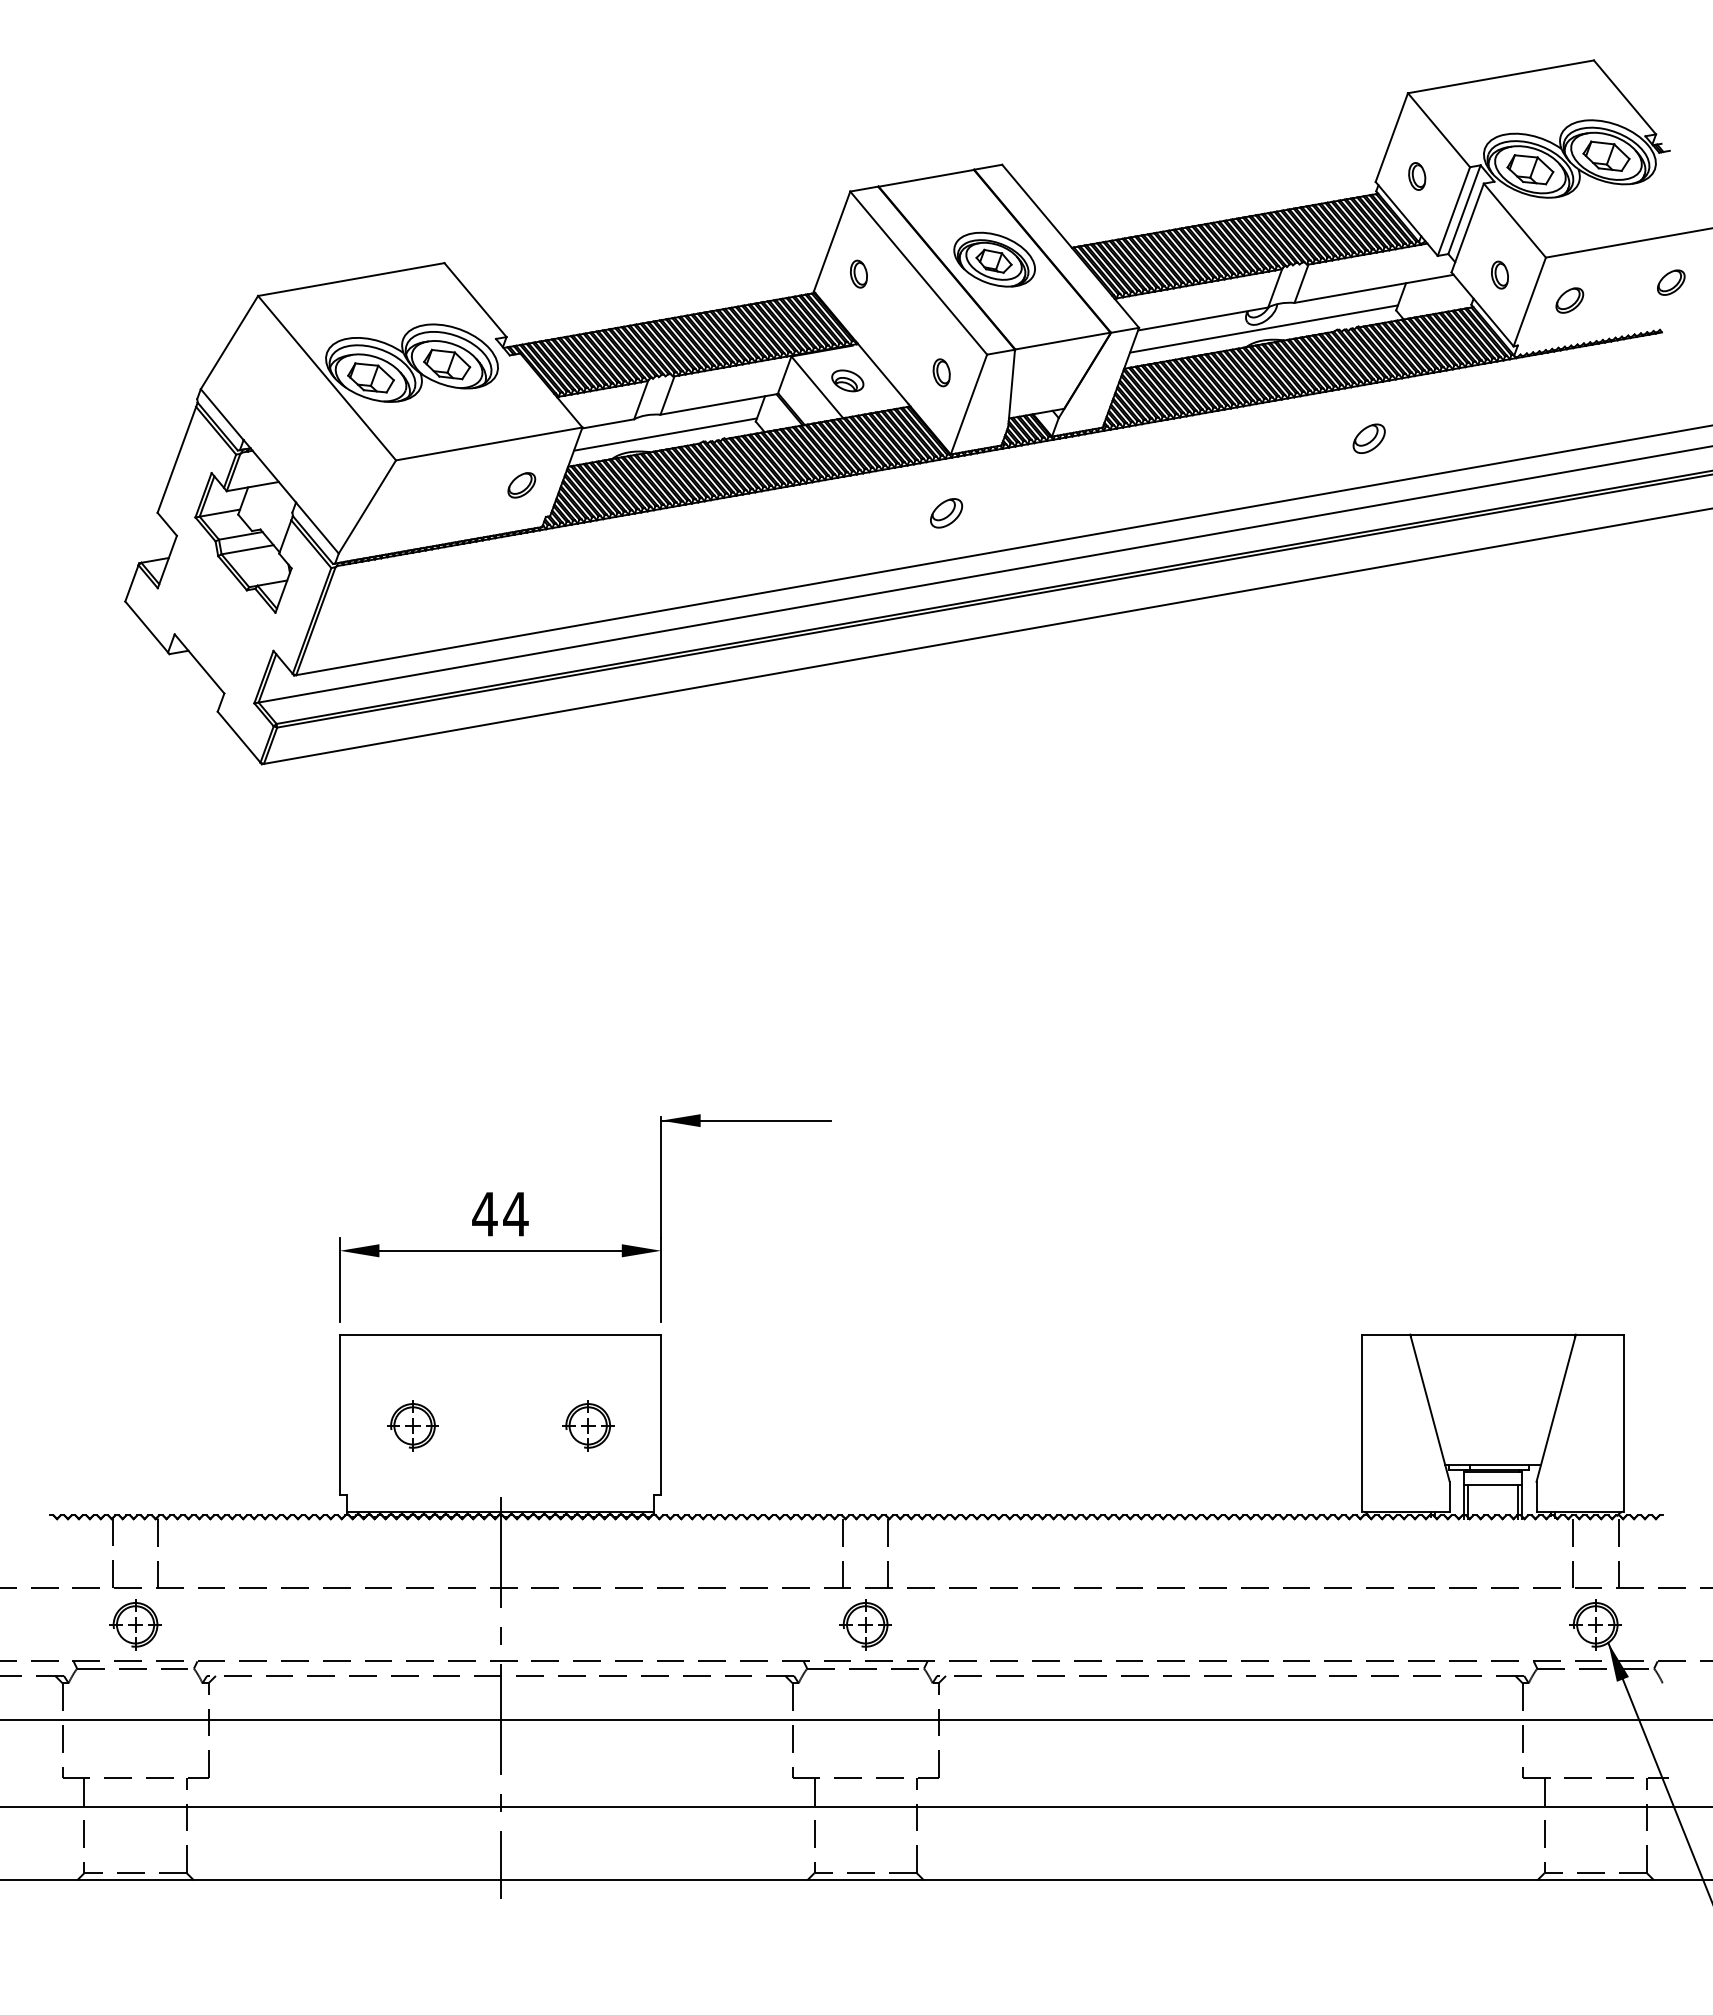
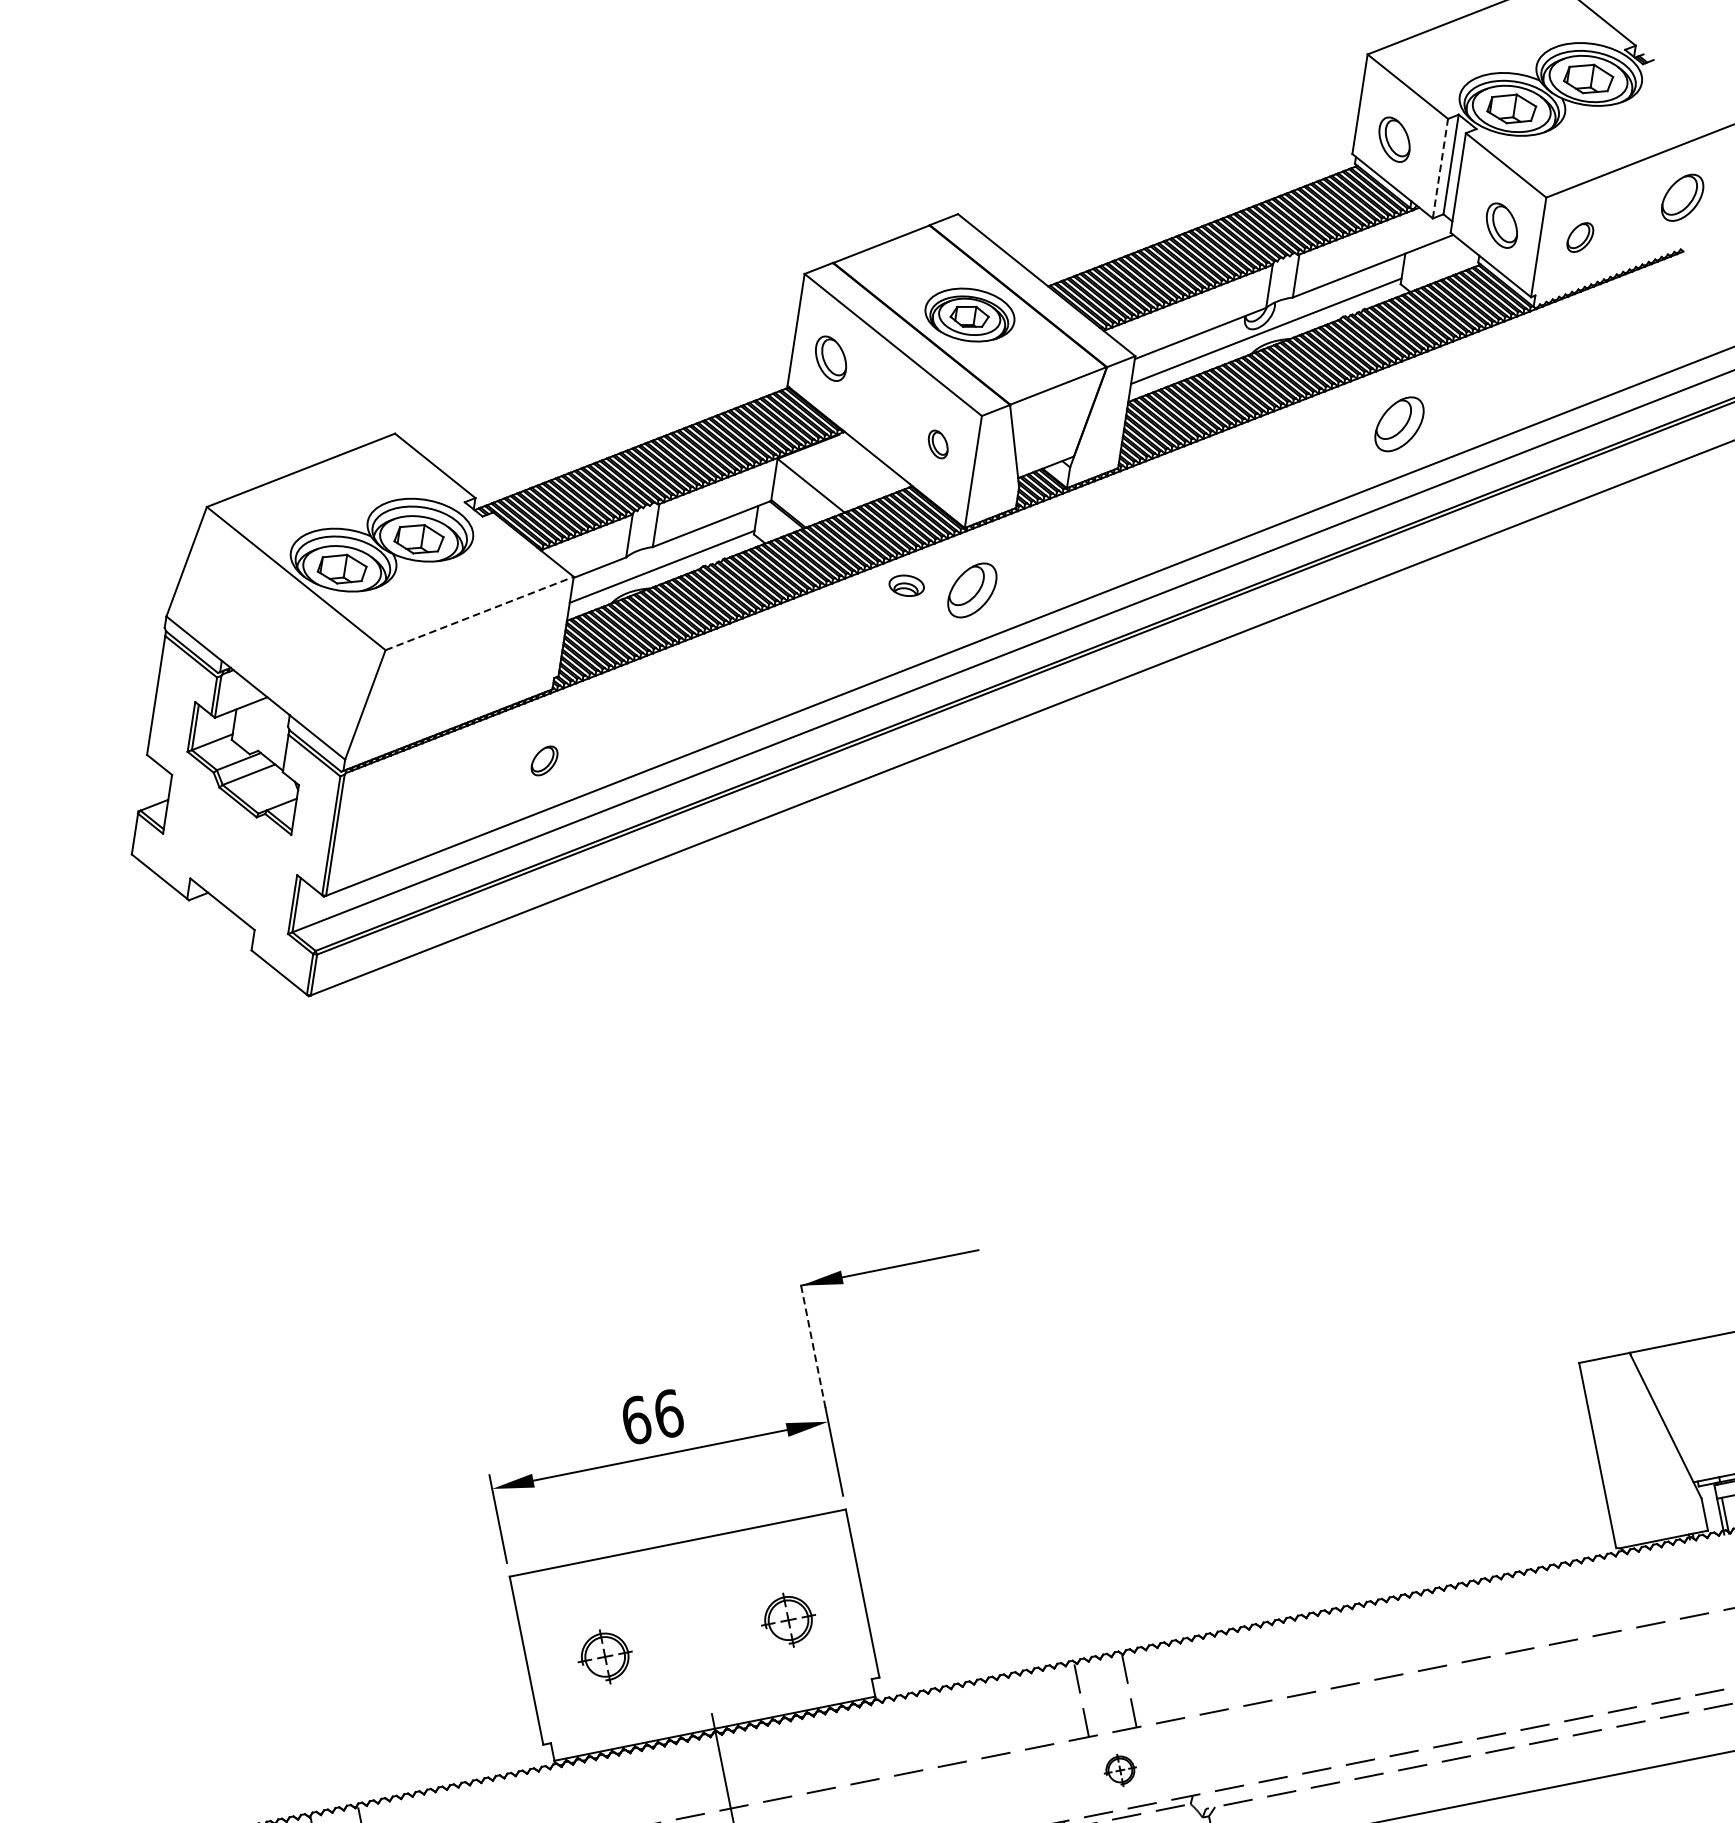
part: (1417, 176) -> (1395, 139), size x1.6
line: (1454, 211) -> (1441, 168), solid -> dashed
part: (858, 273) -> (830, 357), size x1.6
part: (1499, 274) -> (1501, 224), size x1.6
part: (1671, 282) -> (1682, 197), size x1.6
part: (847, 380) -> (906, 585), moved
part: (1368, 438) -> (1398, 423), size x1.6
line: (489, 443) -> (479, 612), solid -> dashed
part: (521, 485) -> (544, 761), moved
part: (946, 513) -> (972, 590), size x1.6
line: (661, 1176) -> (813, 1343), solid -> dashed
text: (500, 1213) -> (652, 1416), 44 -> 66
part: (865, 1624) -> (1120, 1770), size x0.6

